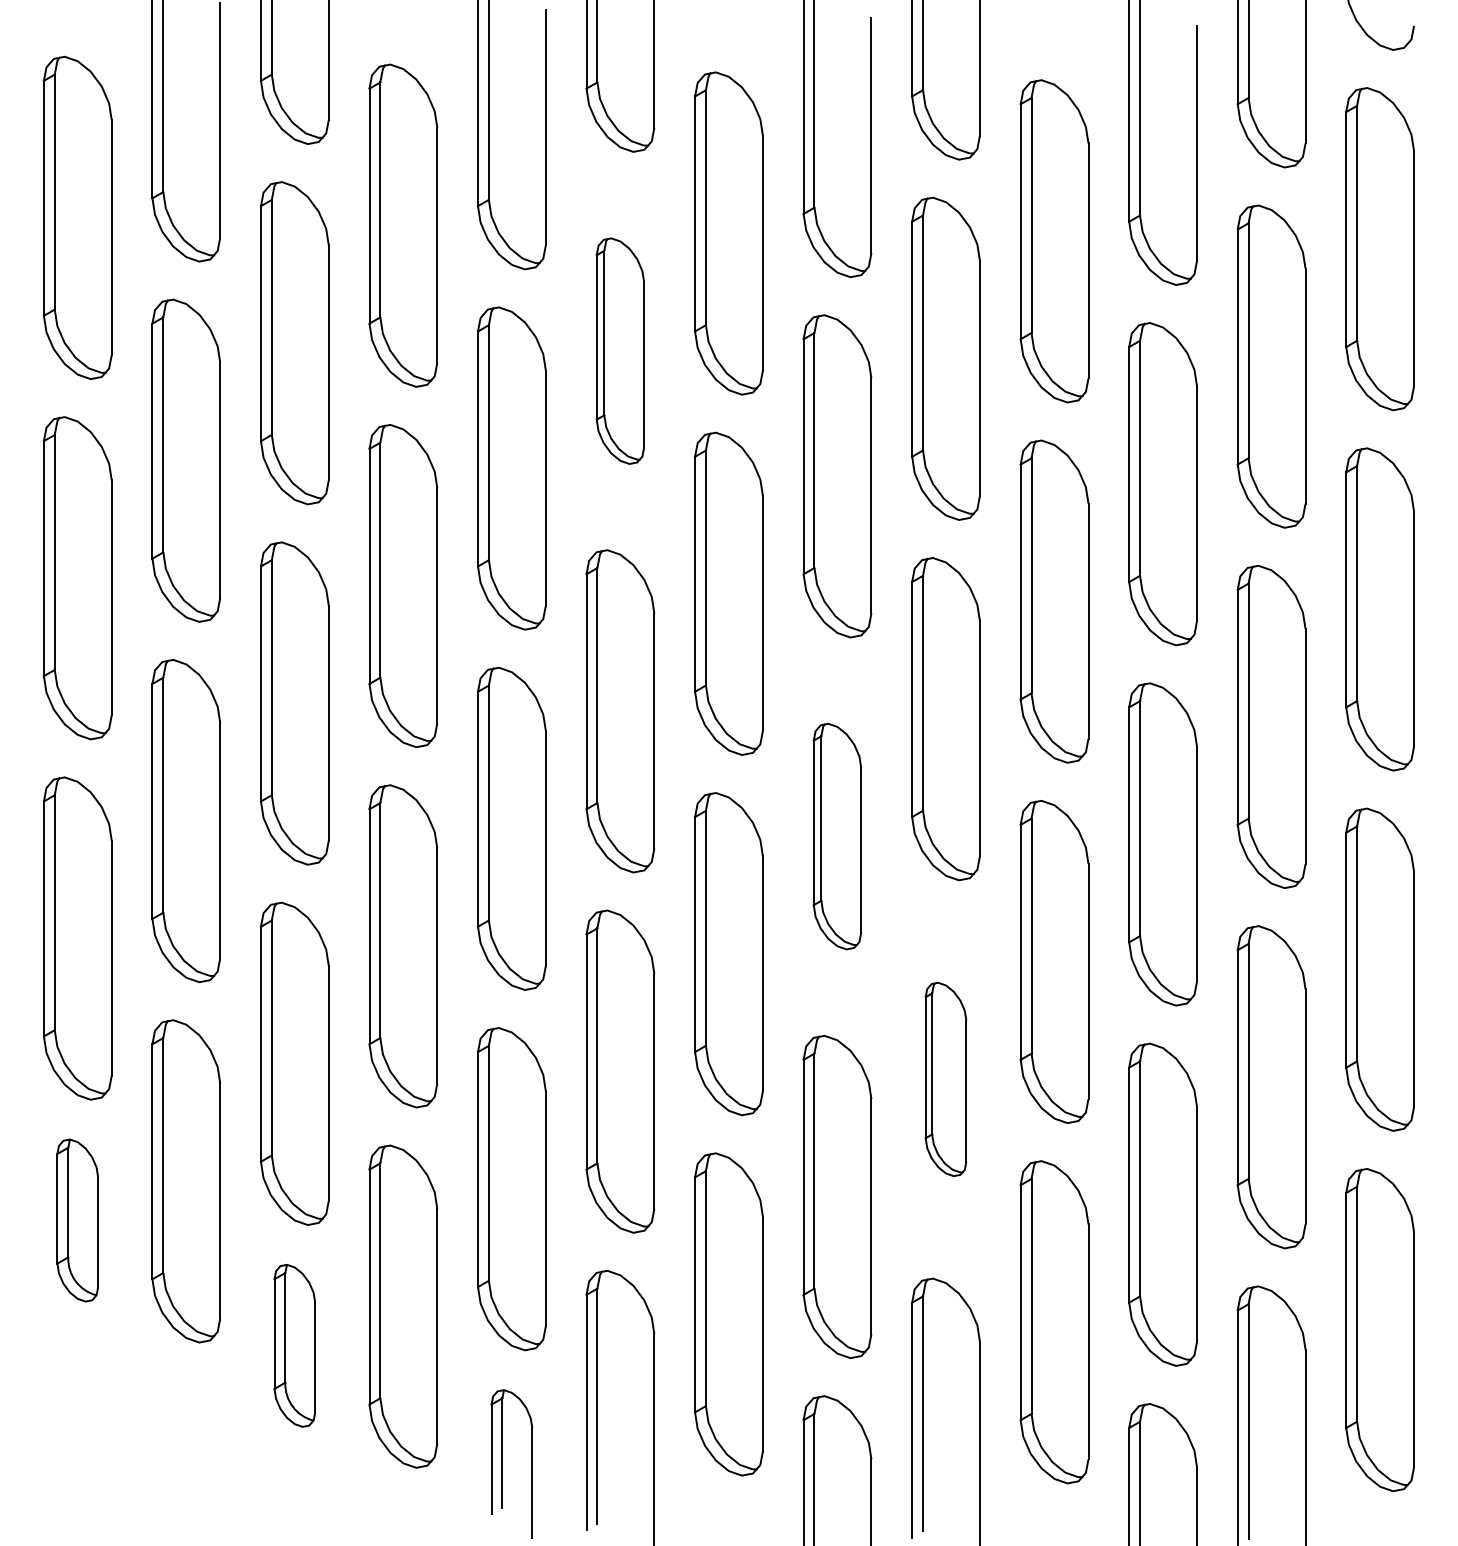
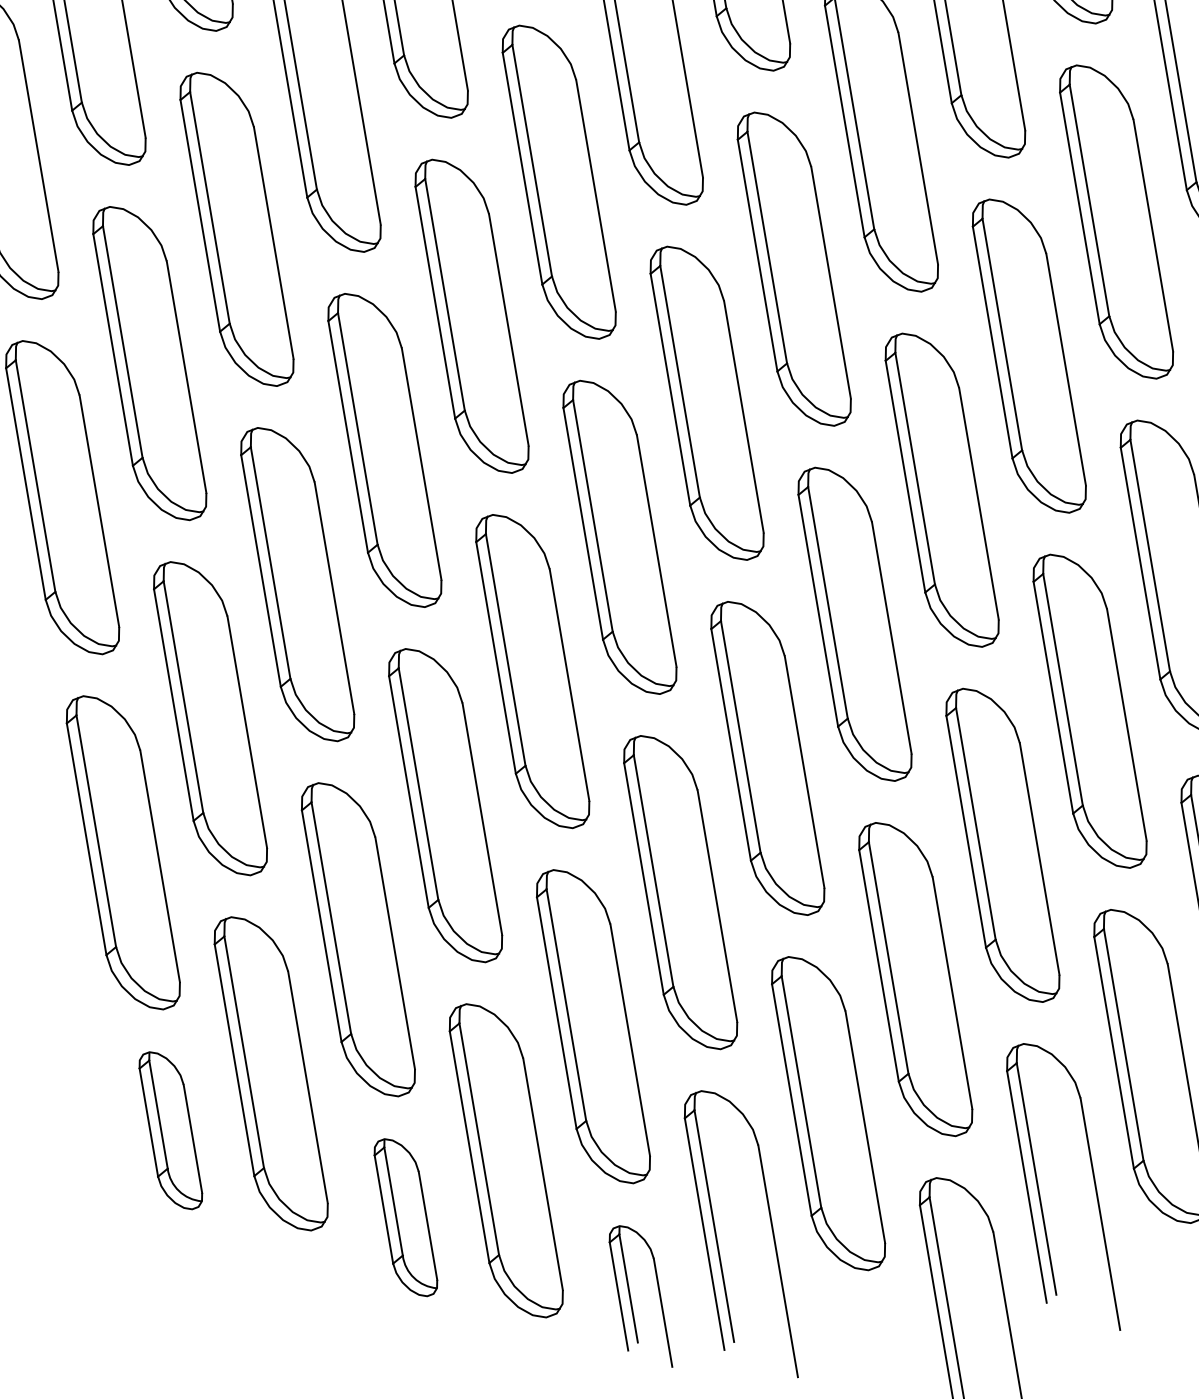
part: (620, 351) -> (559, 182), size x1.43
part: (837, 836) -> (855, 624), size x1.43
part: (945, 1079) -> (1002, 845), size x1.67

